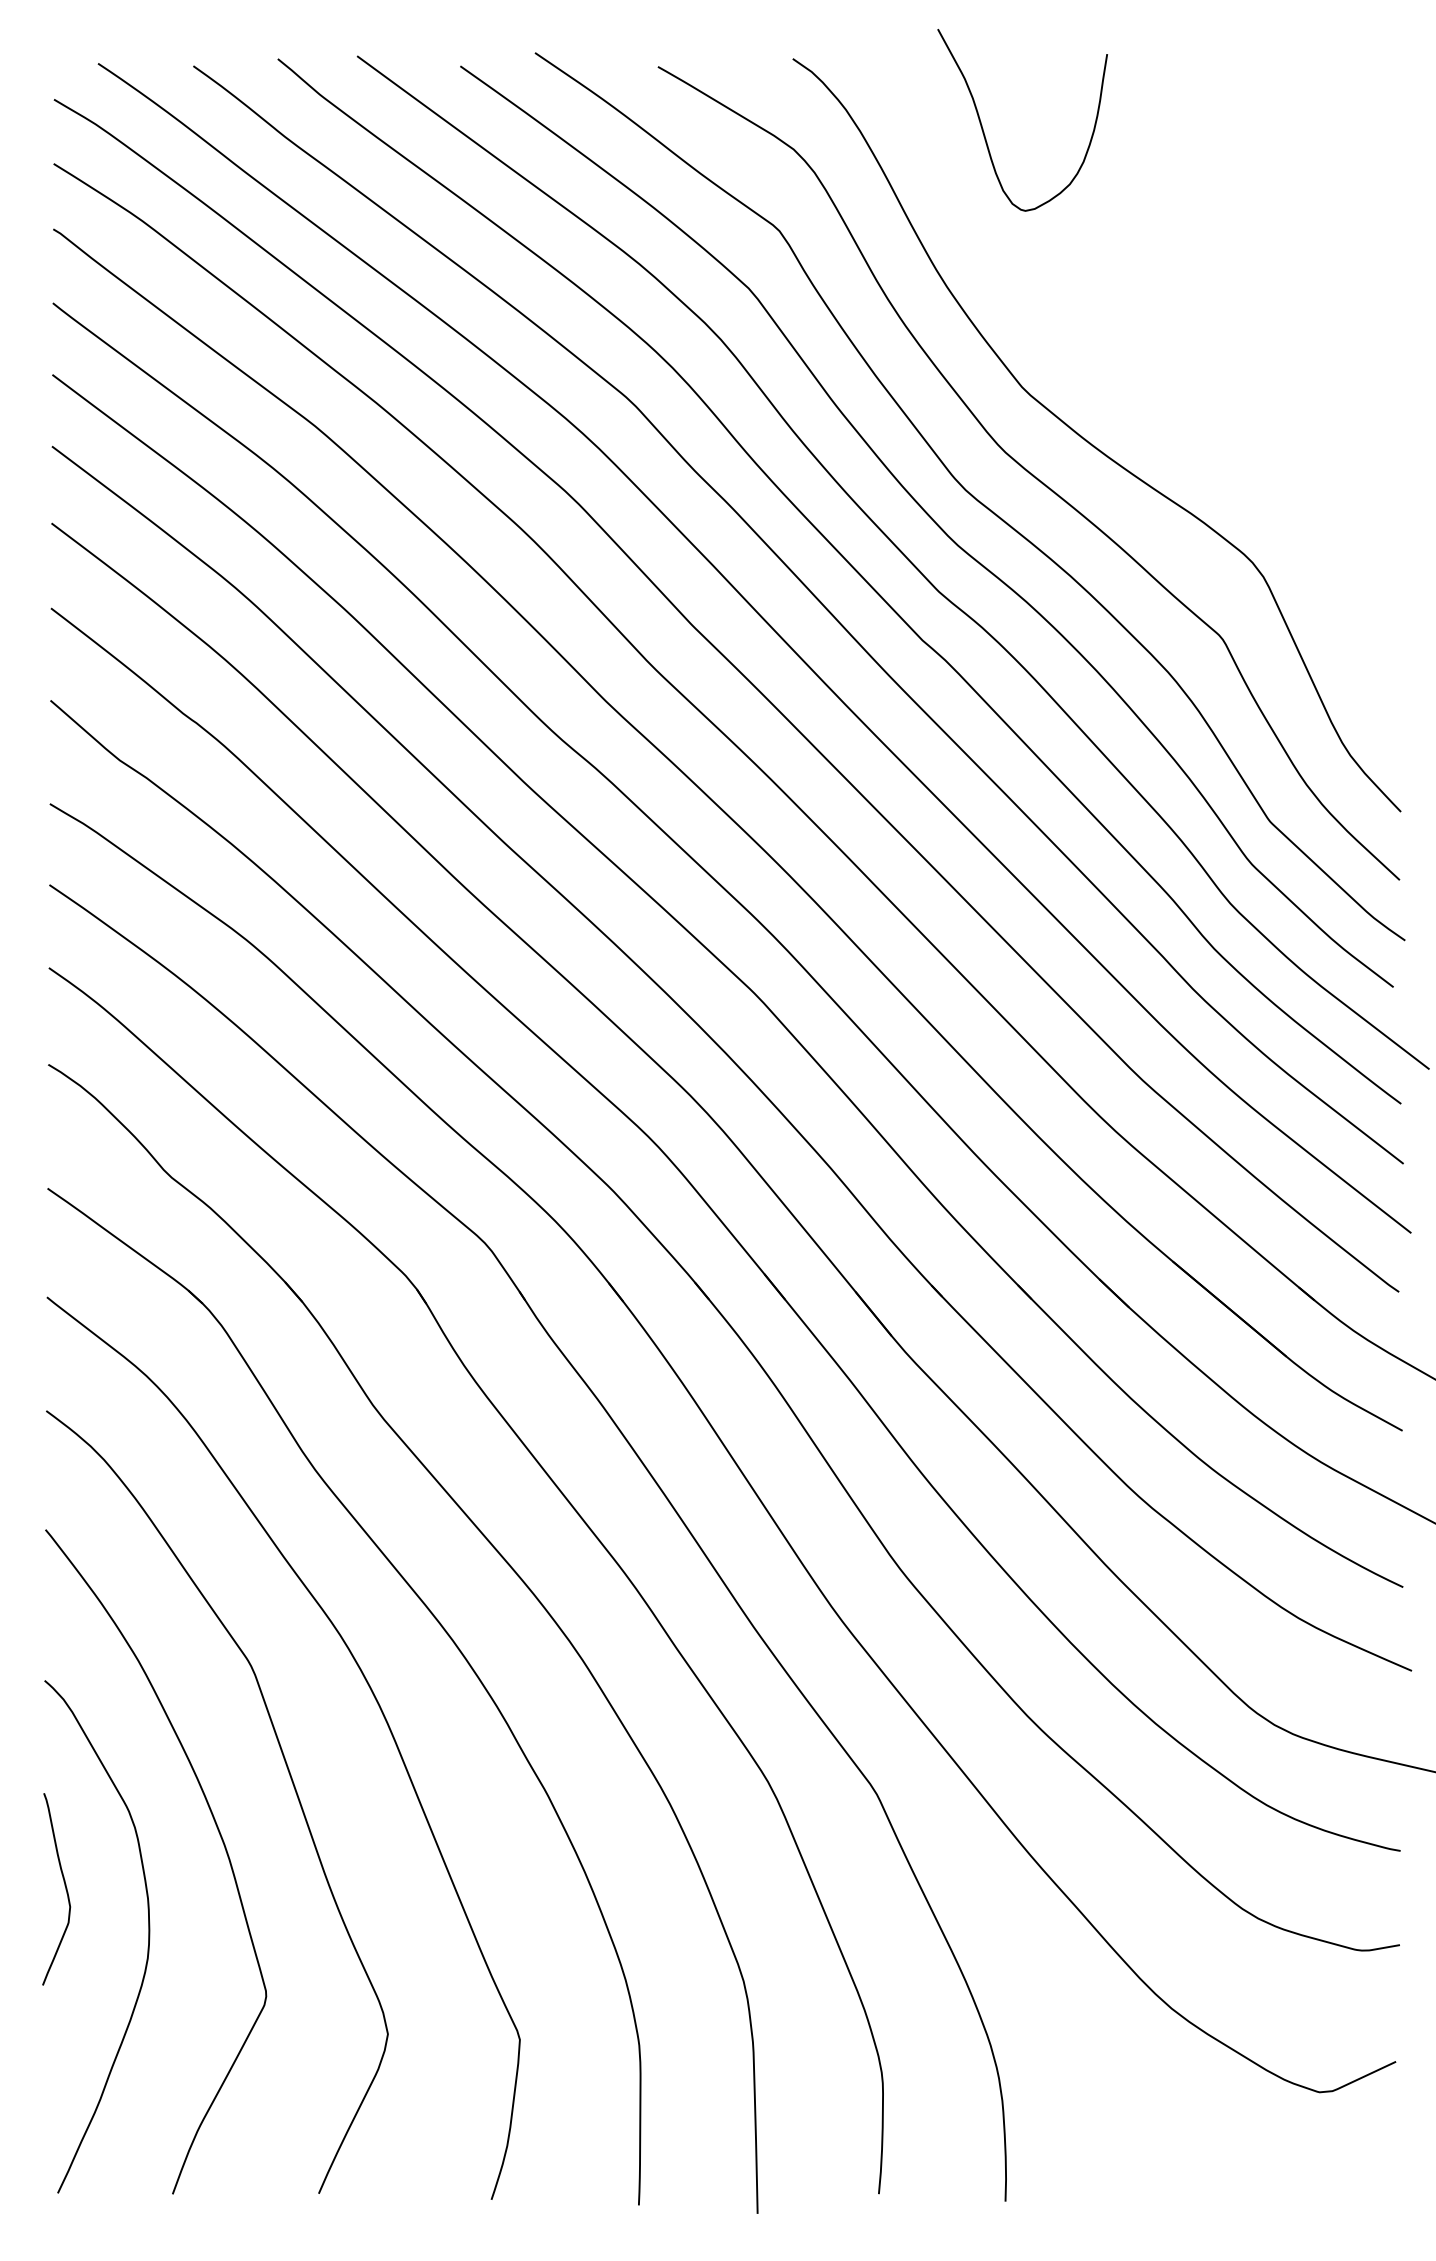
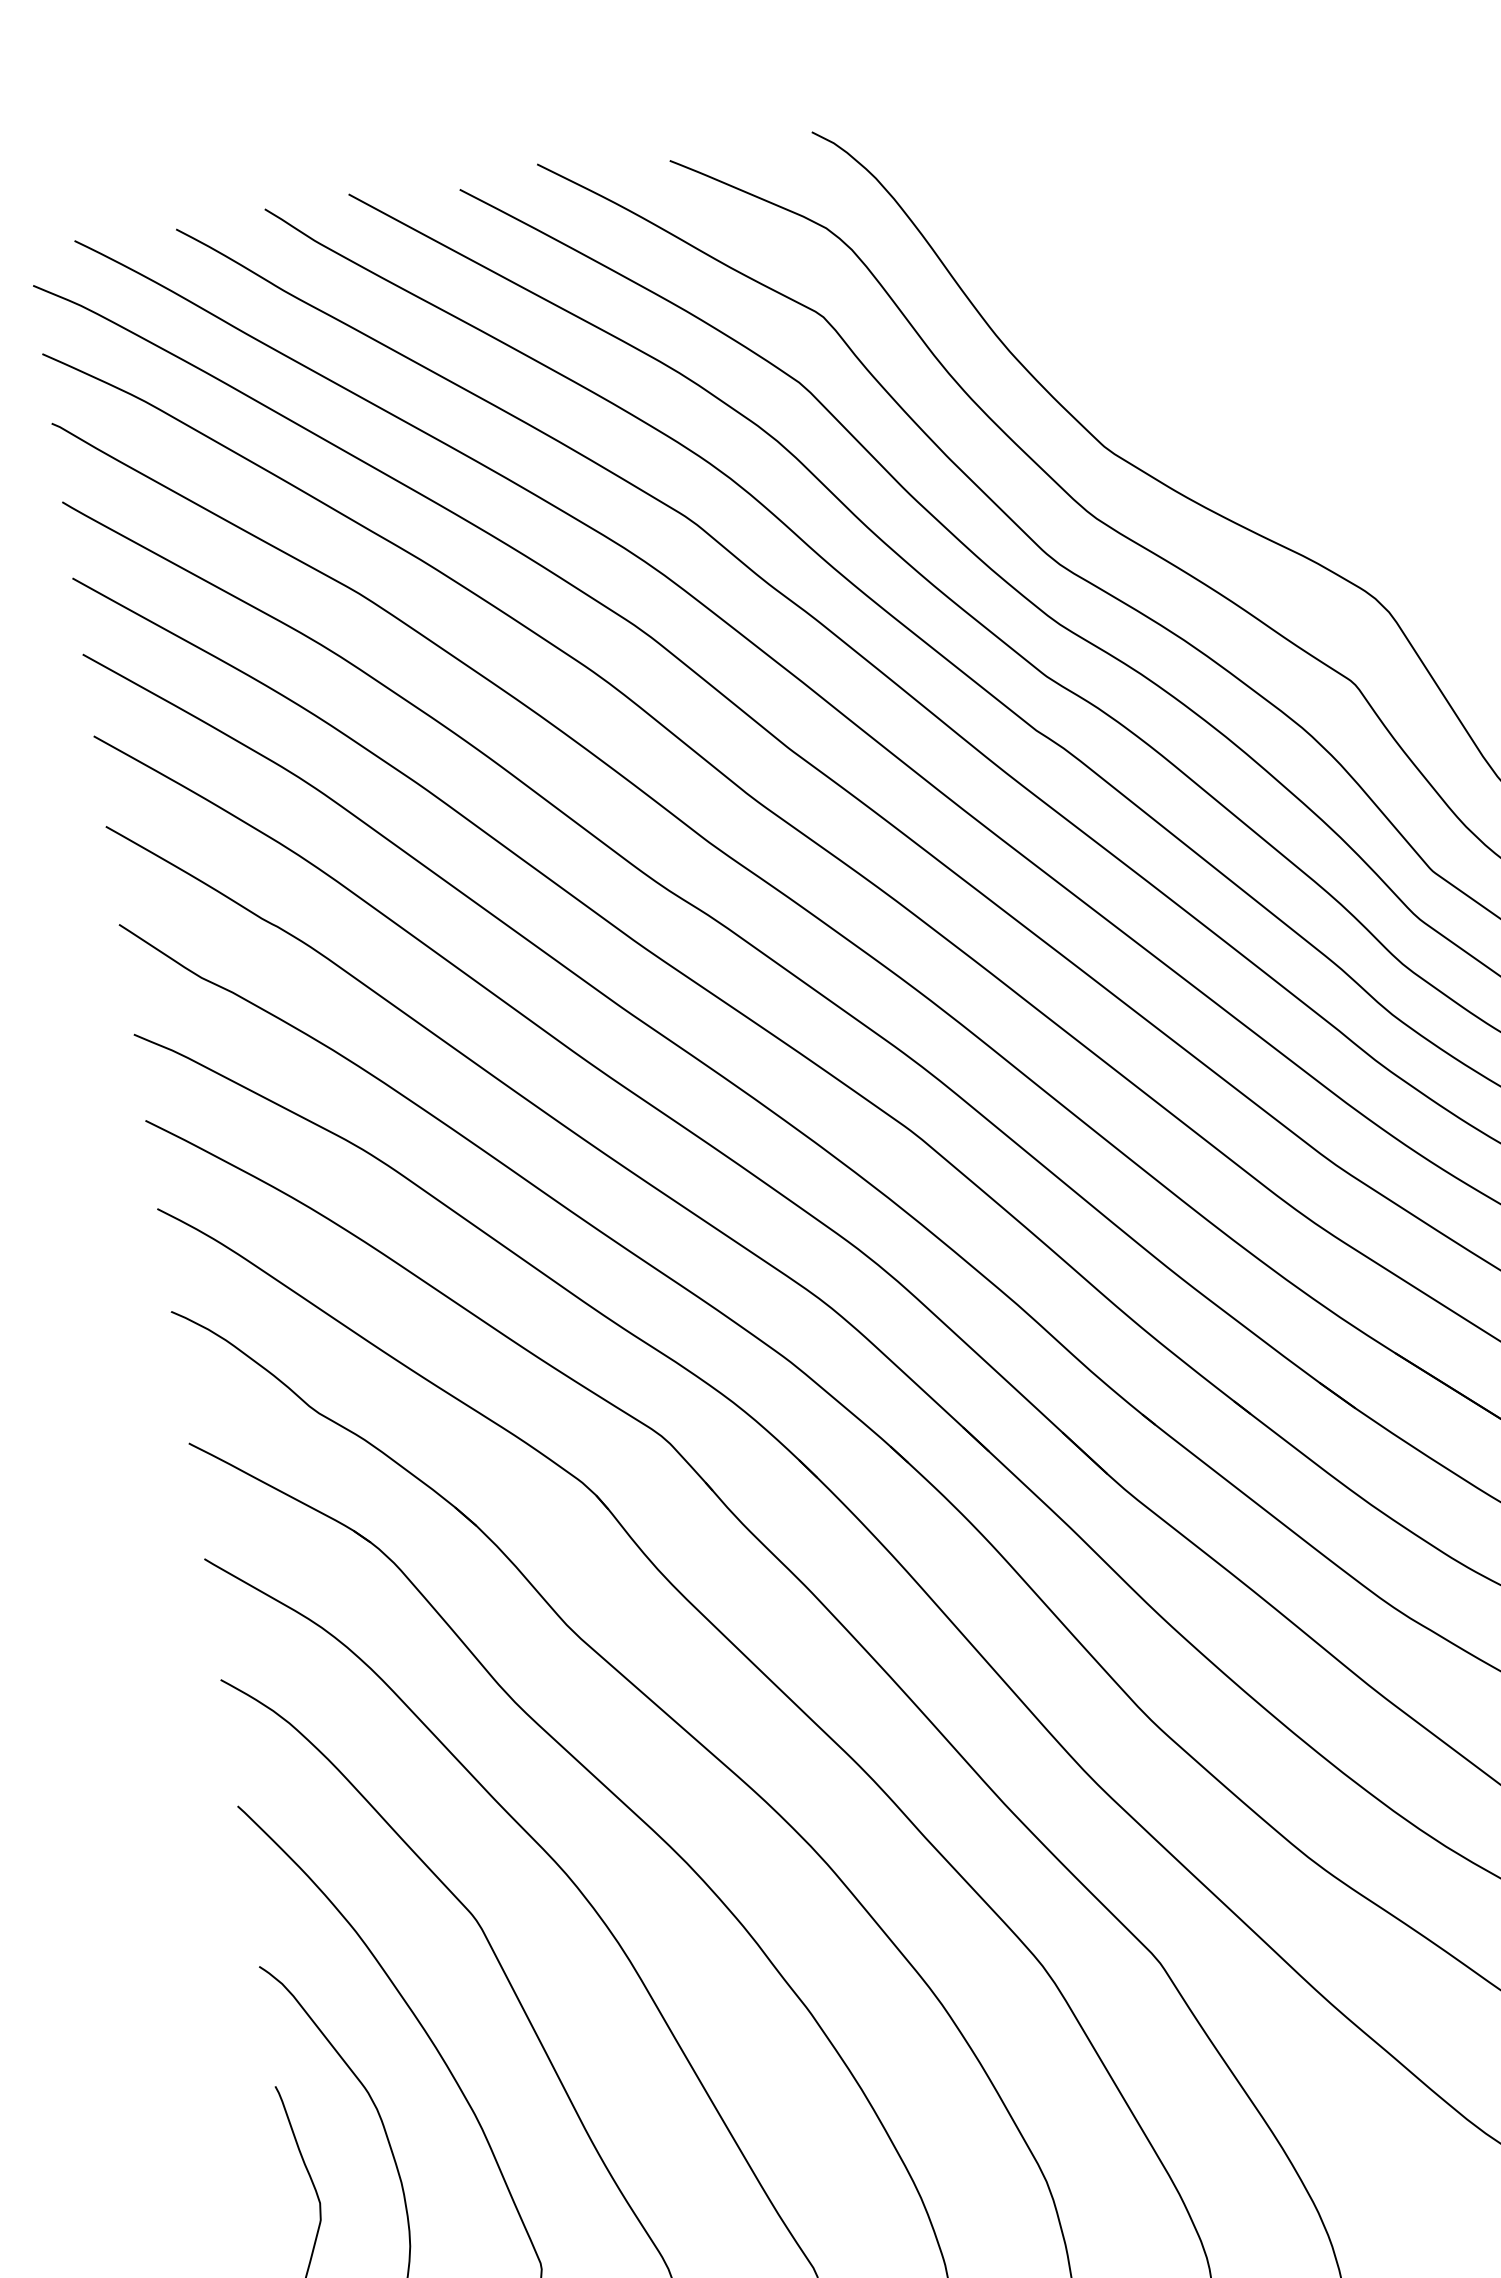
curve: (984, 131) -> (1026, 180), removed

